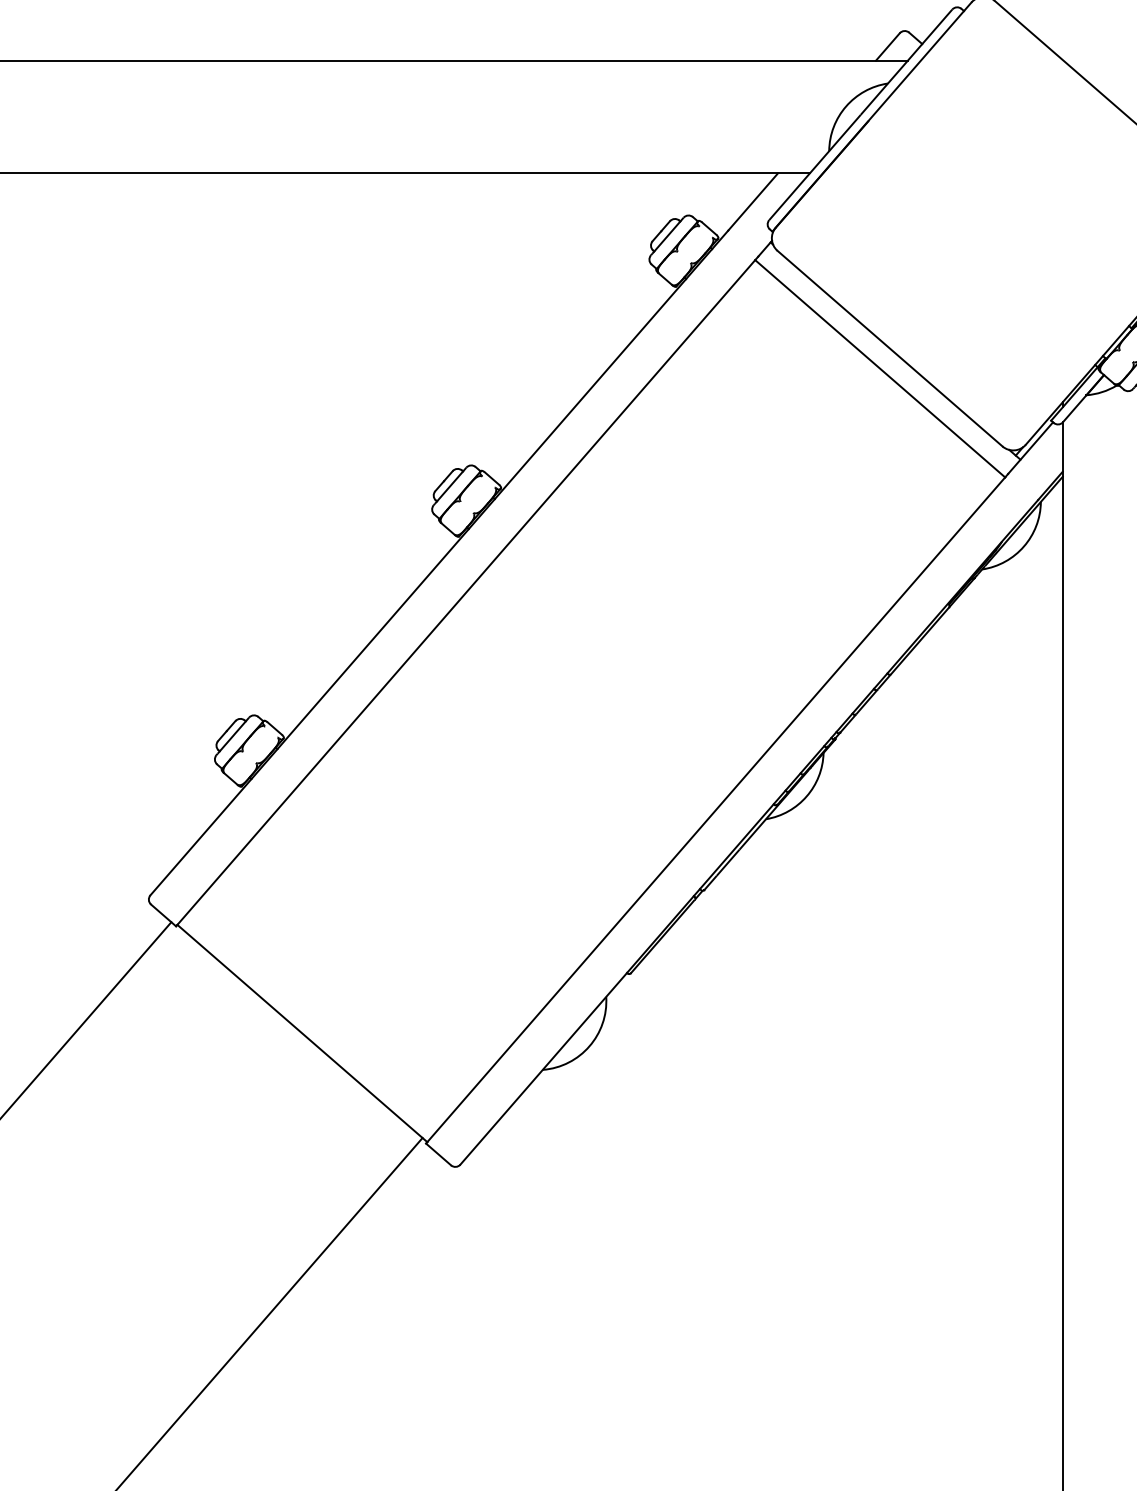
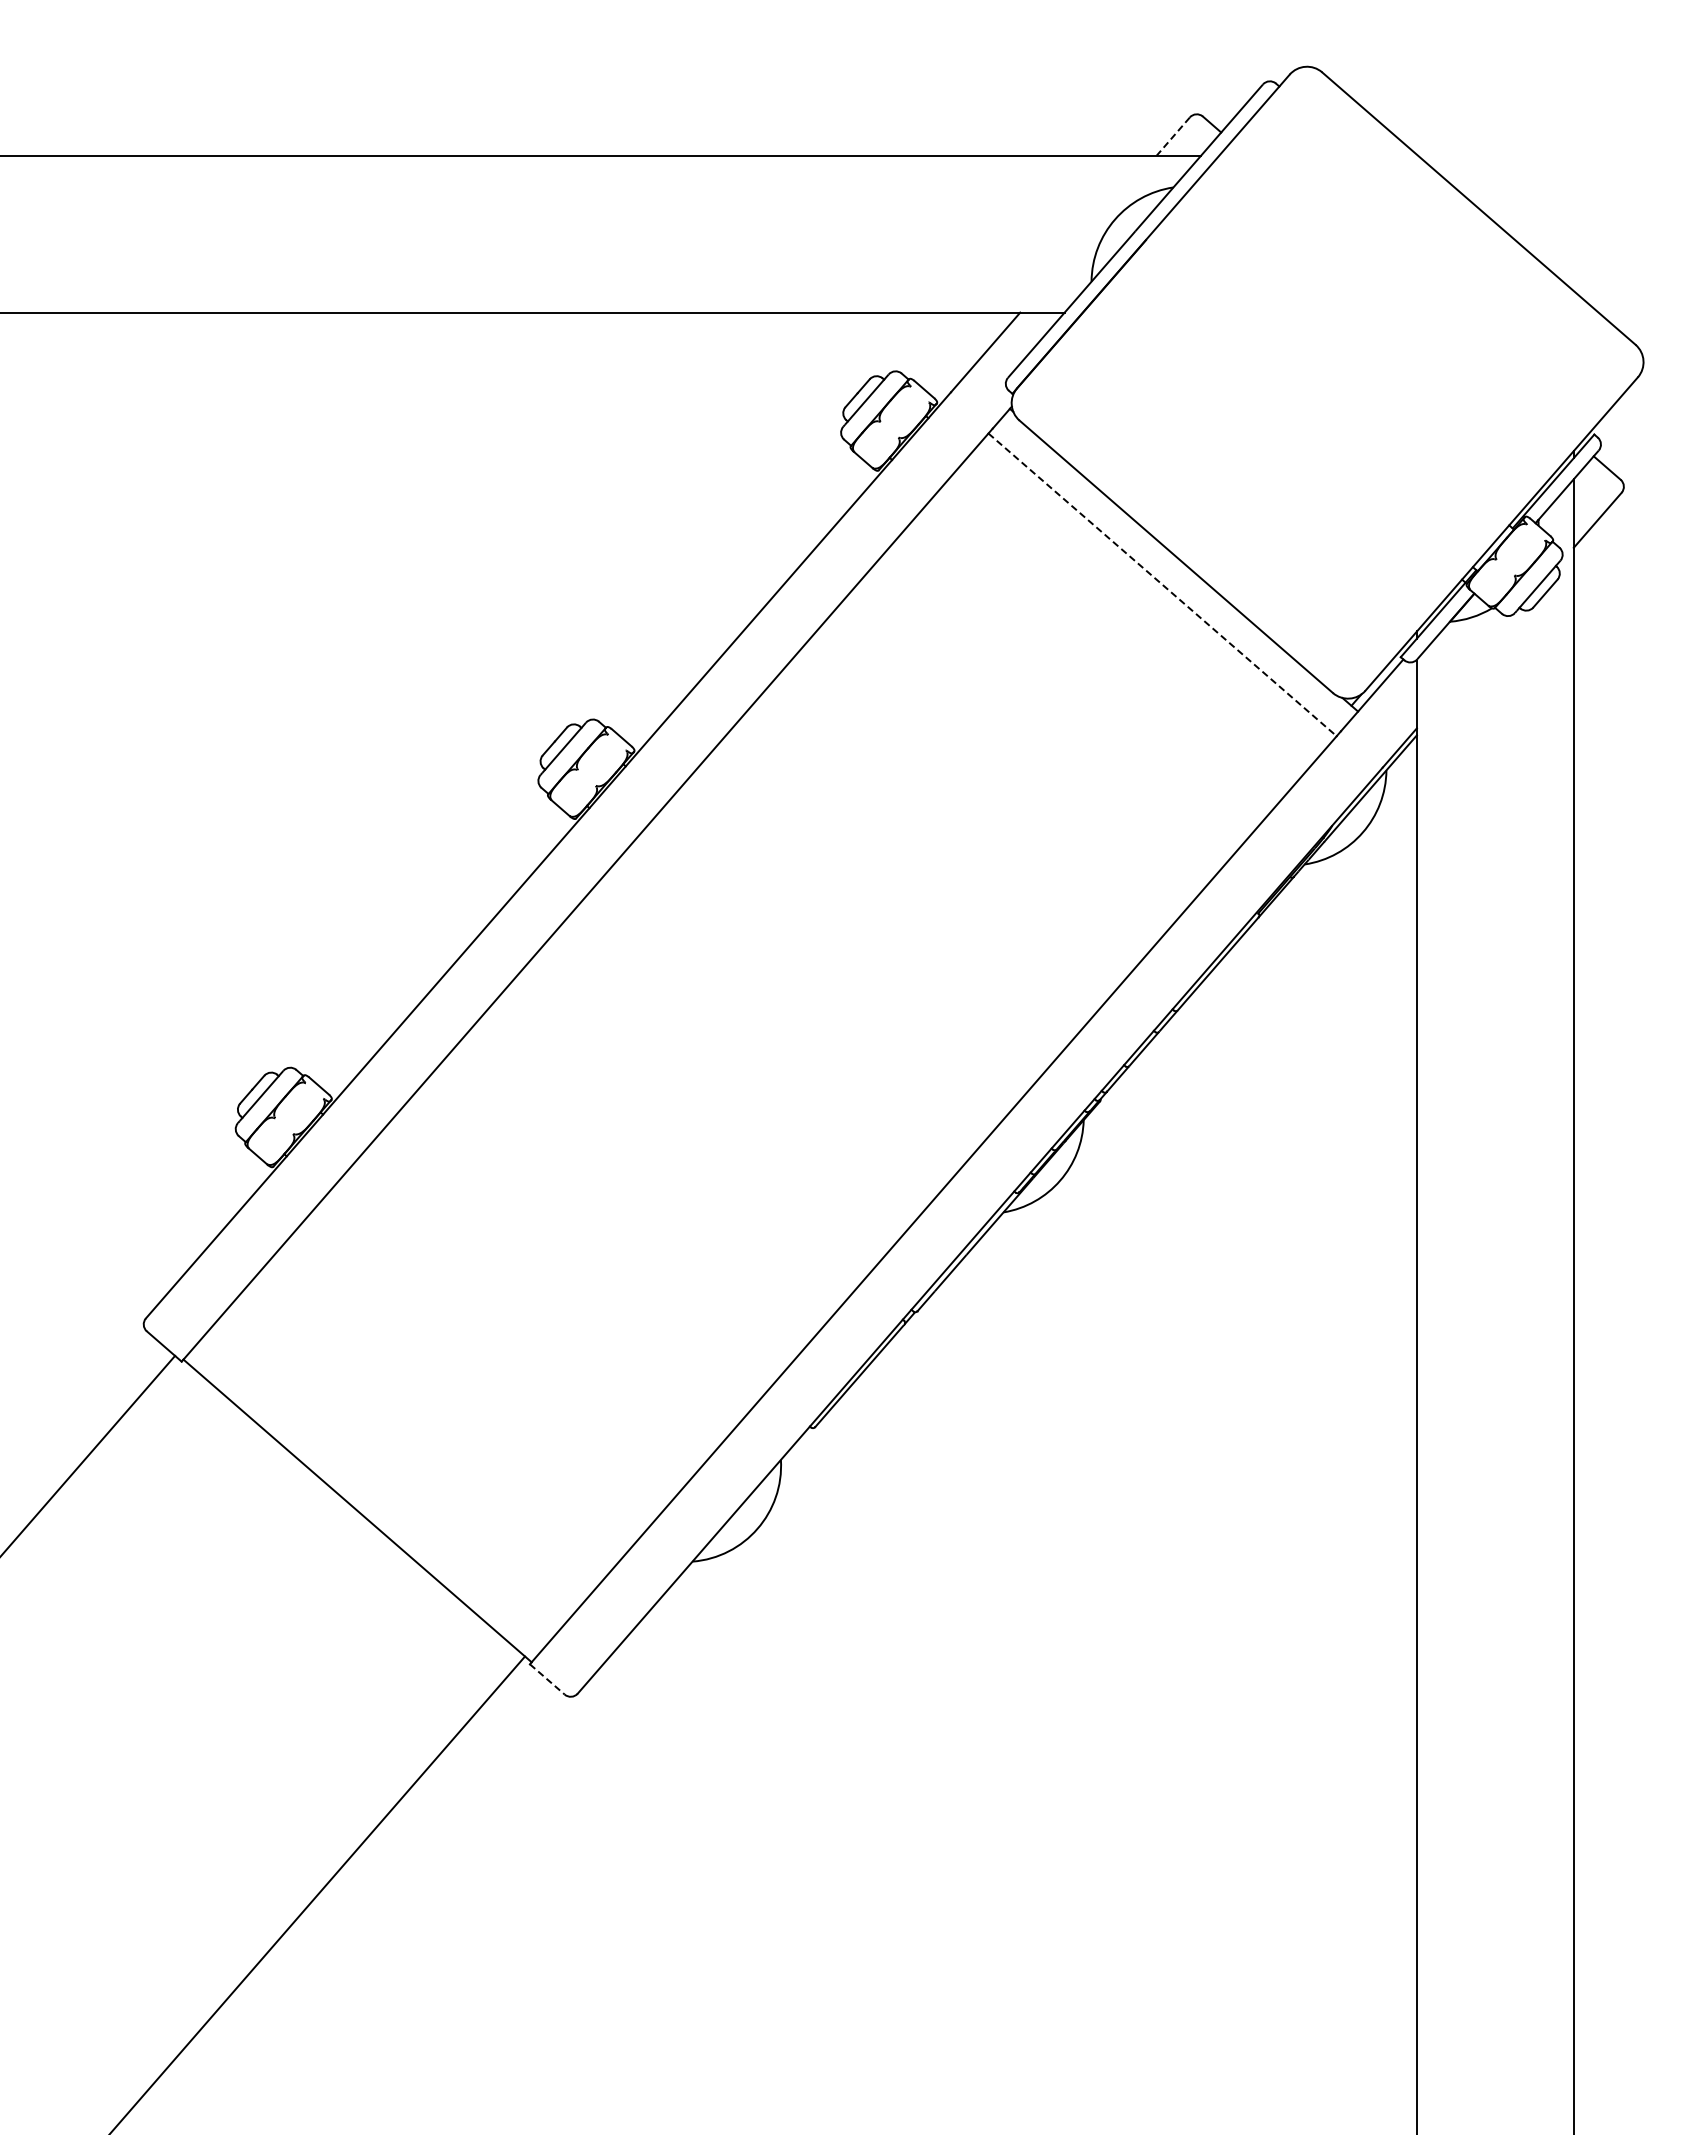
line: (887, 46) -> (1172, 136), solid -> dashed
line: (880, 368) -> (1162, 584), solid -> dashed
line: (438, 1154) -> (547, 1679), solid -> dashed

